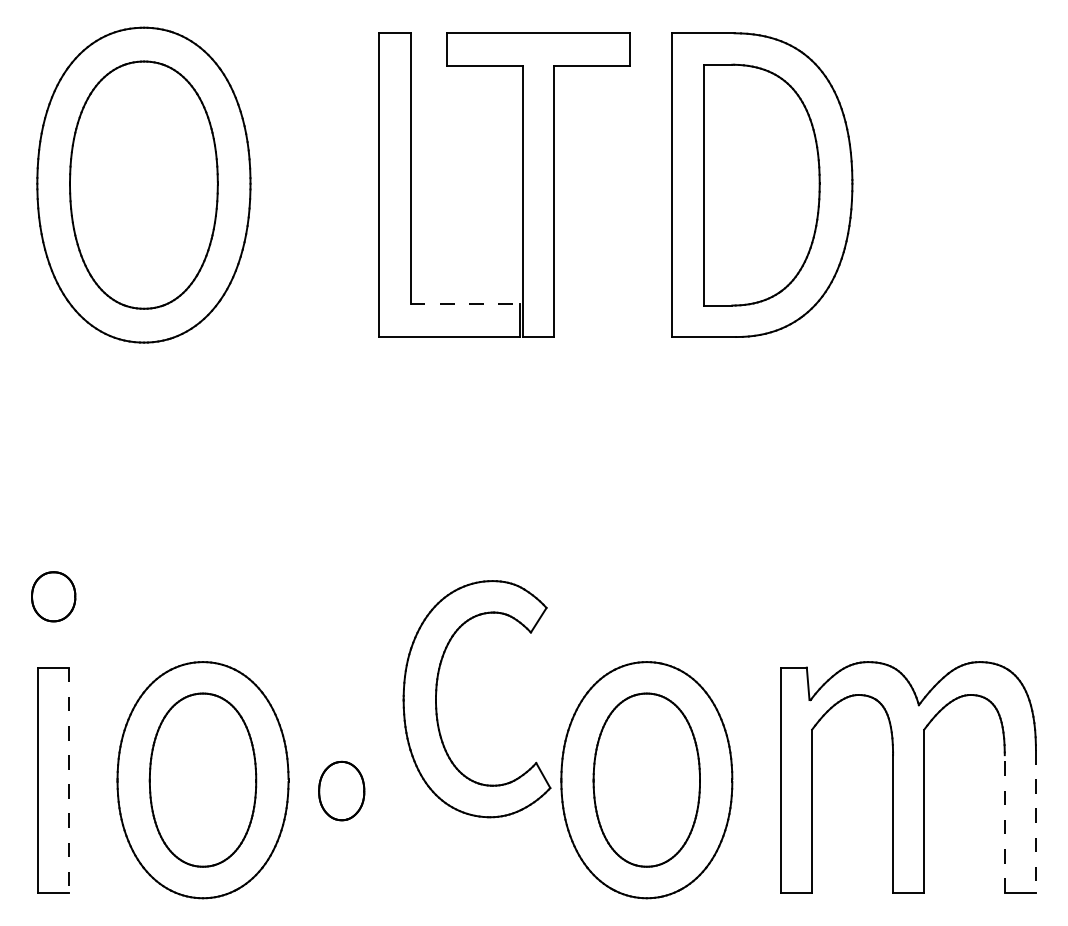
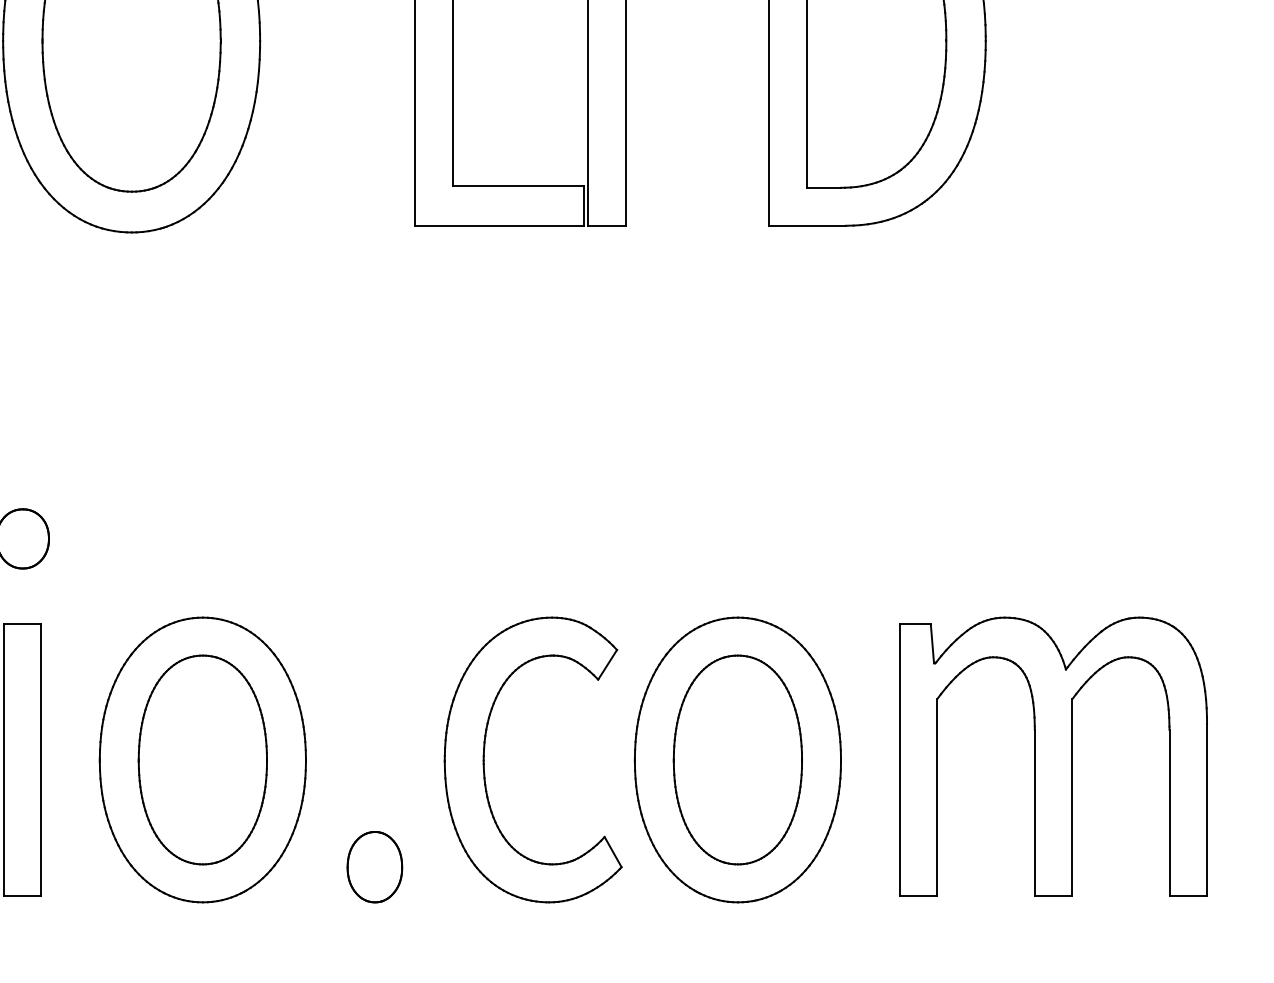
line: (465, 304) -> (519, 186), dashed -> solid
part: (437, 692) -> (485, 751), moved
line: (68, 780) -> (40, 760), dashed -> solid
part: (341, 790) -> (374, 866), moved
line: (1035, 821) -> (1206, 809), dashed -> solid
line: (1004, 823) -> (1169, 812), dashed -> solid

